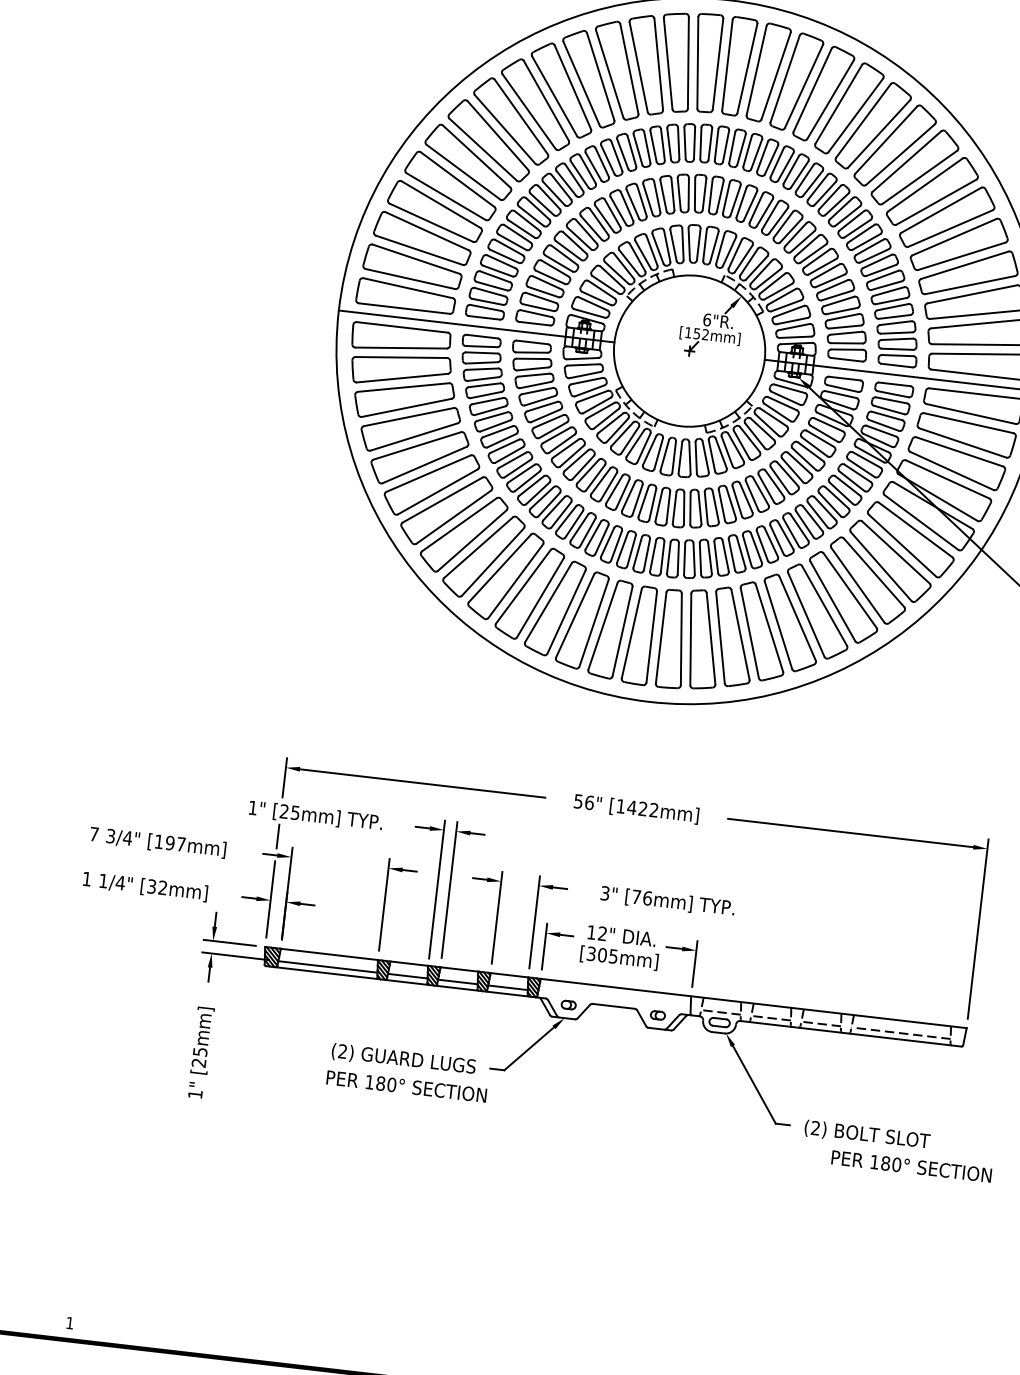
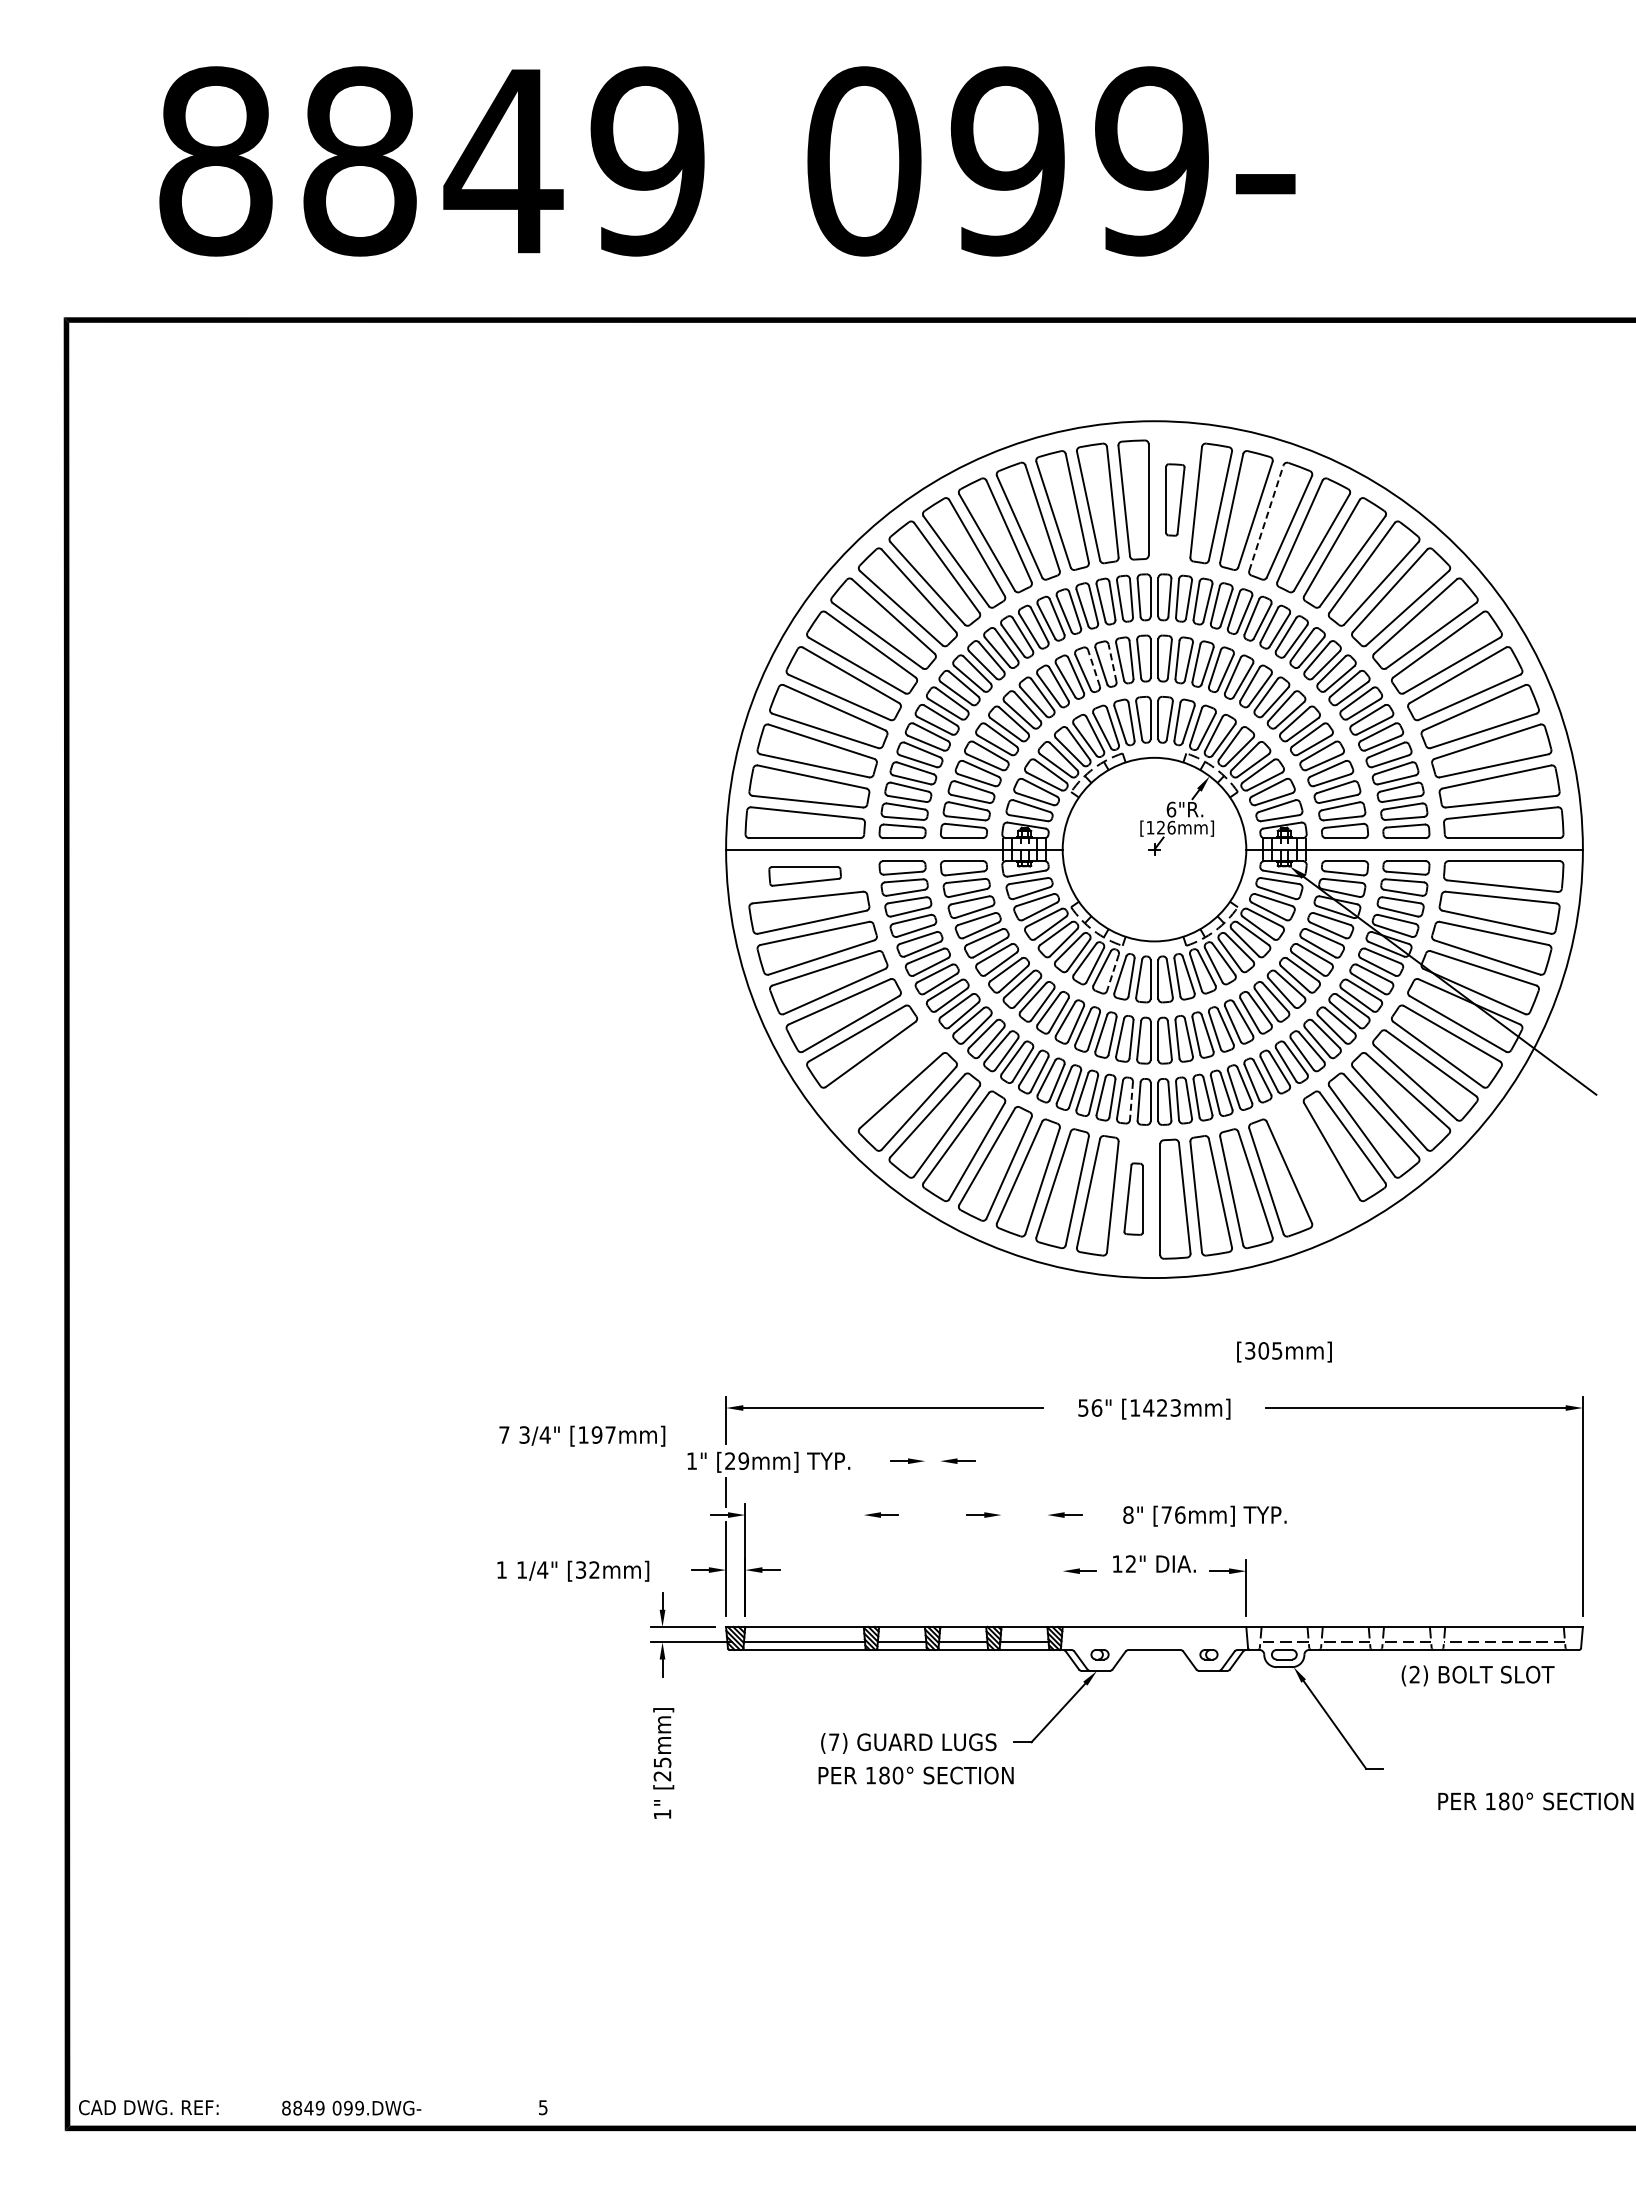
part: (739, 66) -> (1175, 499), size x0.6
line: (812, 89) -> (1266, 517), solid -> dashed
line: (672, 193) -> (1112, 662), solid -> dashed
line: (656, 196) -> (1093, 667), solid -> dashed
text: (701, 334) -> (1166, 827), [152mm] -> [126mm]
part: (400, 339) -> (804, 876), size x0.6
line: (643, 448) -> (1112, 973), solid -> dashed
part: (446, 510) -> (883, 1075), removed
line: (646, 555) -> (1131, 1101), solid -> dashed
part: (790, 623) -> (1313, 1163), removed
part: (639, 634) -> (1133, 1198), size x0.6
text: (653, 809) -> (1175, 1407), [1422mm] -> [1423mm]
text: (295, 812) -> (743, 1460), [25mm] -> [29mm]
text: (158, 842) -> (582, 1435), moved
line: (437, 889) -> (925, 1533), removed
line: (449, 889) -> (940, 1532), removed
text: (605, 892) -> (1128, 1514), 3" -> 8"
line: (384, 904) -> (863, 1559), removed
line: (497, 917) -> (1001, 1559), removed
line: (534, 922) -> (1047, 1559), removed
line: (544, 946) -> (1062, 1587), removed
text: (619, 957) -> (1284, 1351), moved
text: (343, 1050) -> (834, 1741), (2) -> (7)
text: (866, 1134) -> (1477, 1675), moved
text: (70, 1323) -> (543, 2107), 1 -> 5

